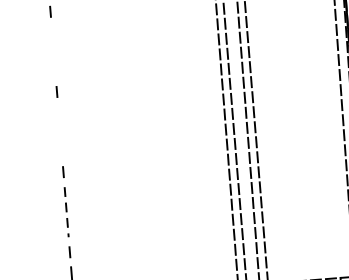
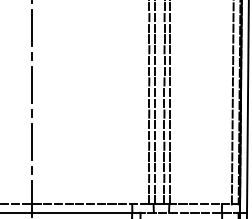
line: (53, 51) -> (31, 27), added
line: (60, 131) -> (31, 84), added
line: (66, 212) -> (31, 142), dashed -> solid

